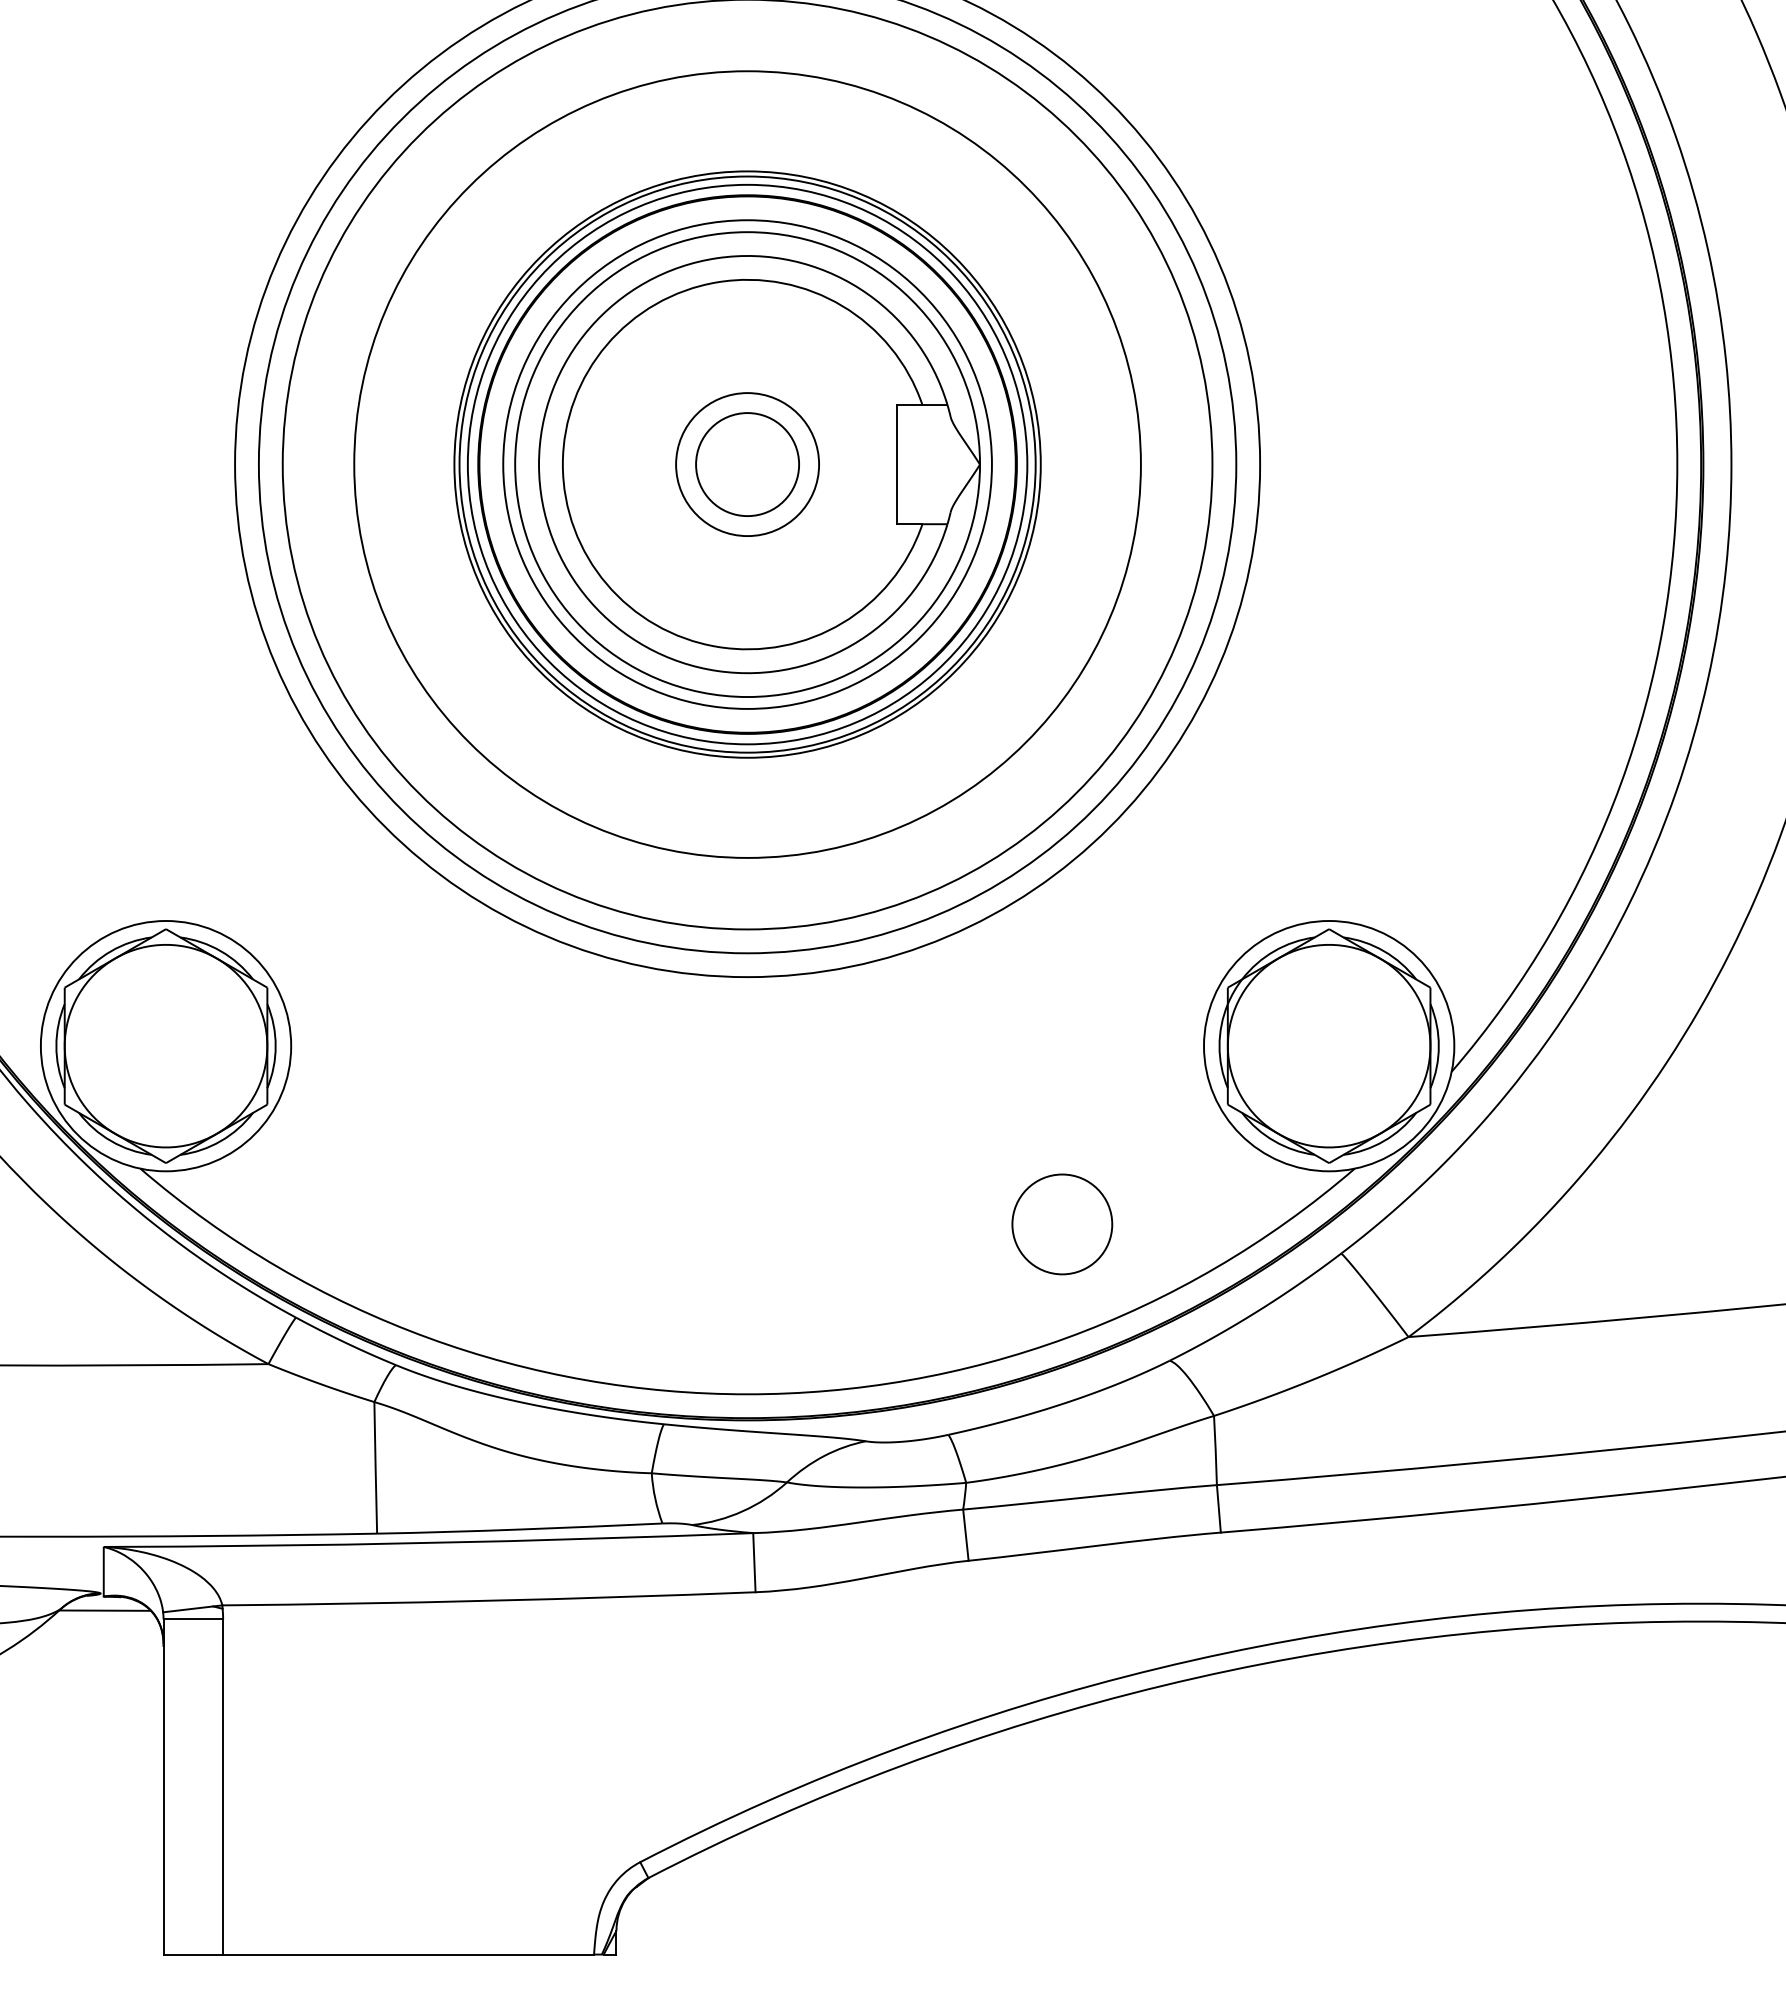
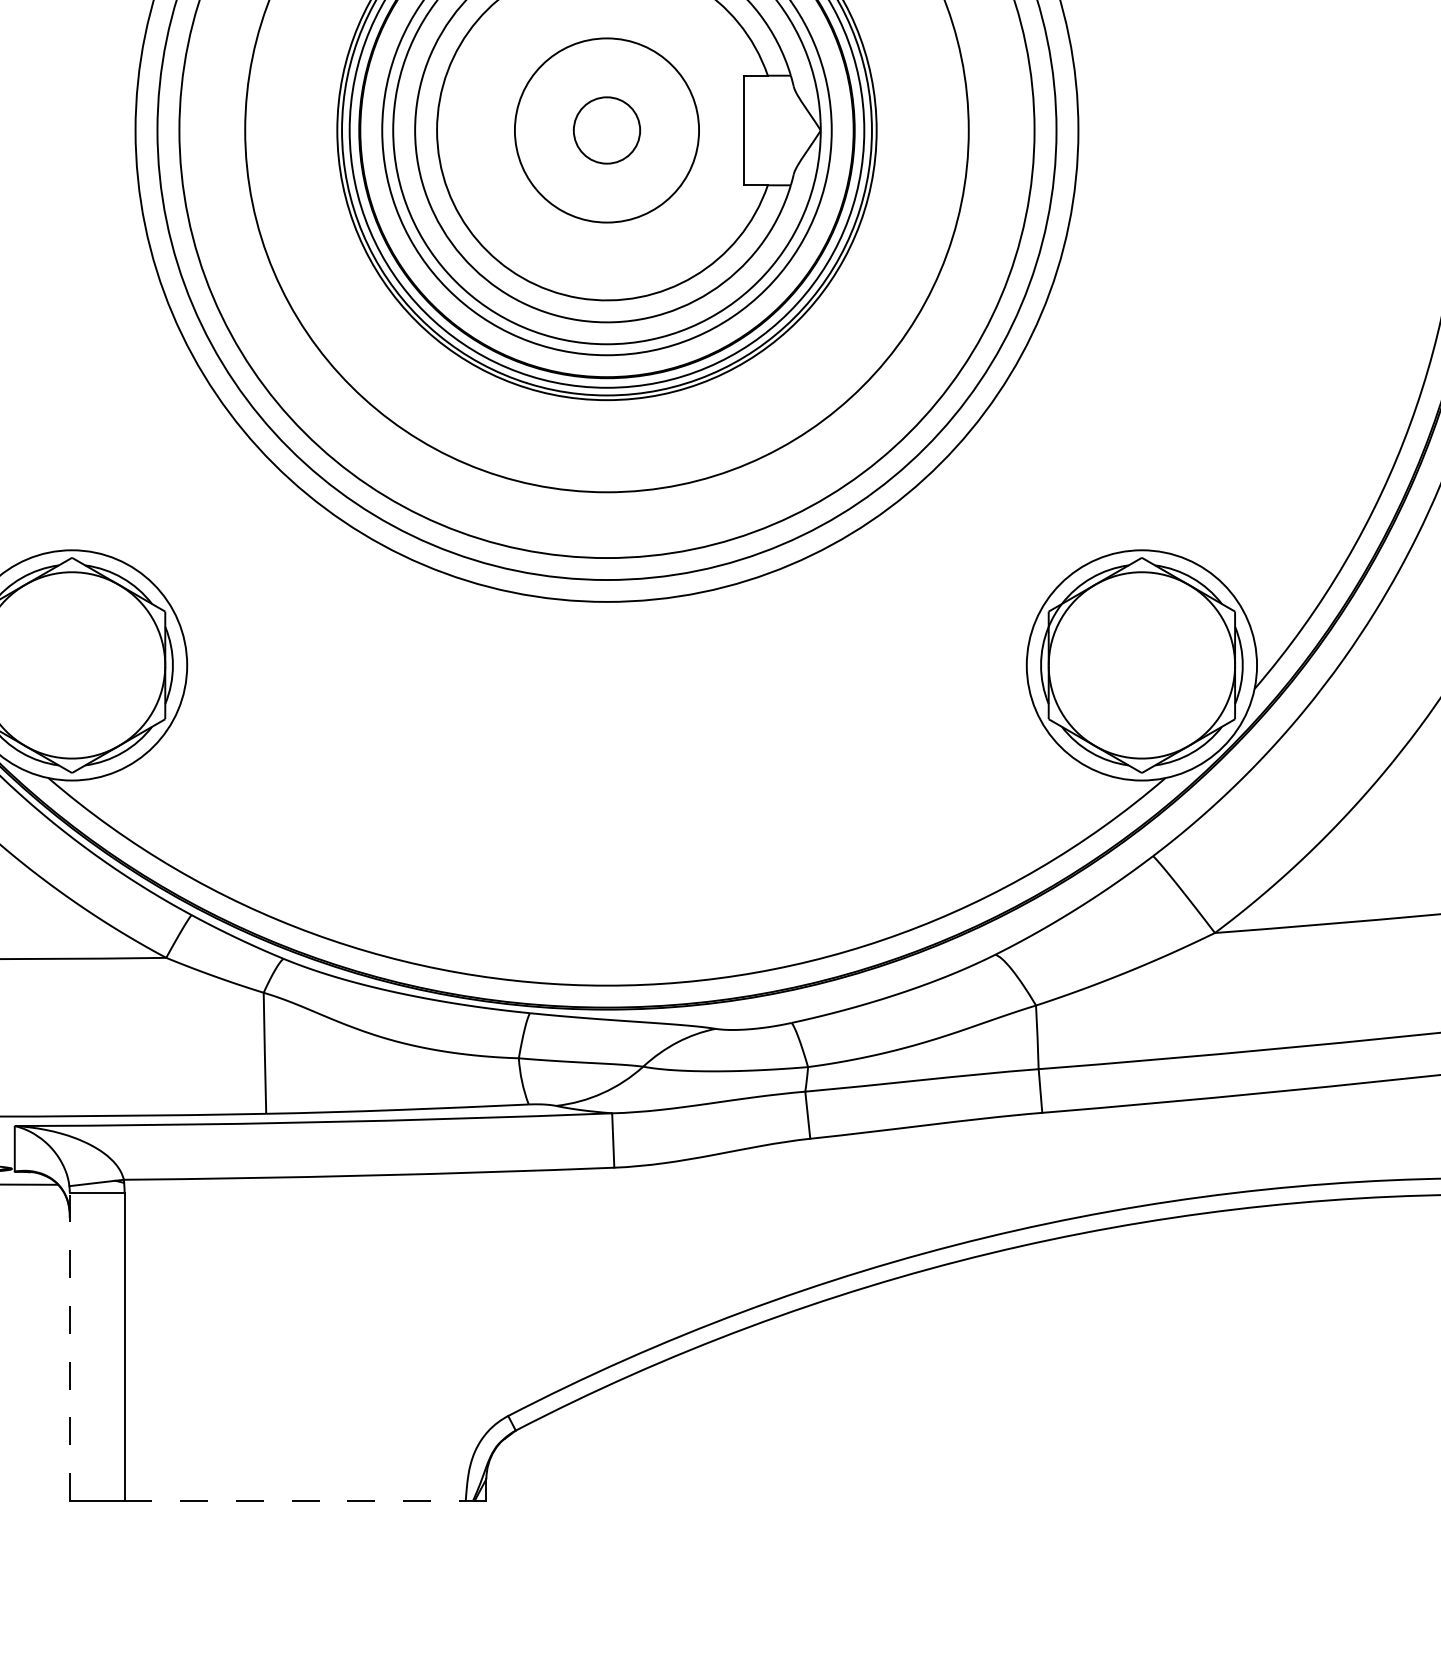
circle: (747, 464) -> (606, 130), size x0.7
circle: (747, 464) -> (606, 130), size x1.4
circle: (1062, 1224) -> (896, 829), removed
line: (163, 1786) -> (69, 1346), solid -> dashed
line: (409, 1954) -> (296, 1500), solid -> dashed

